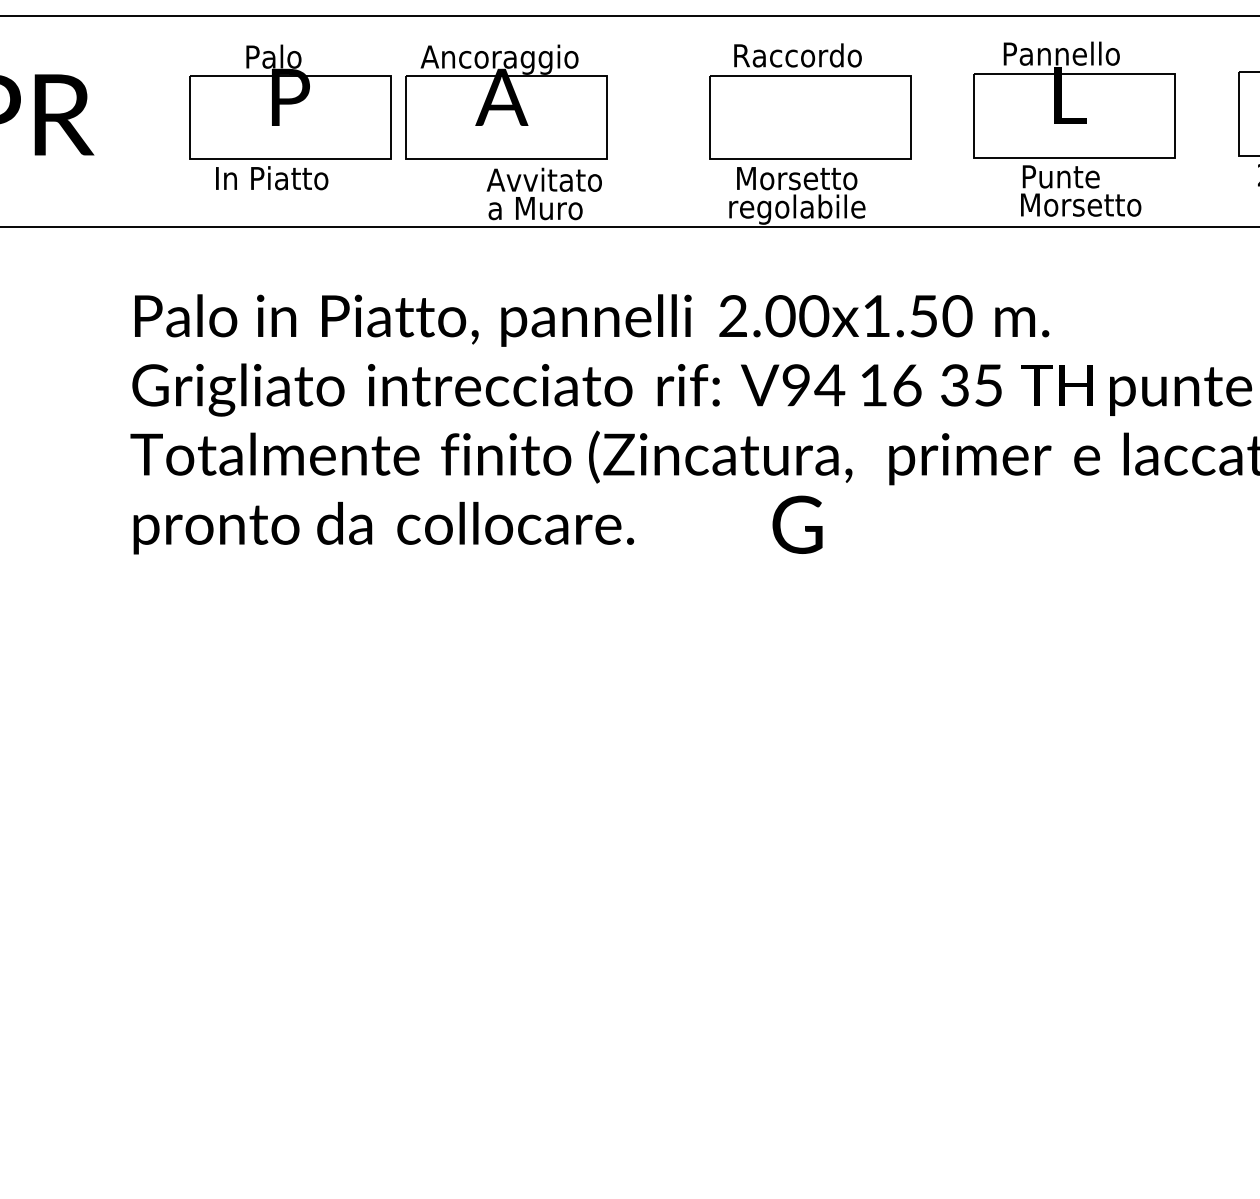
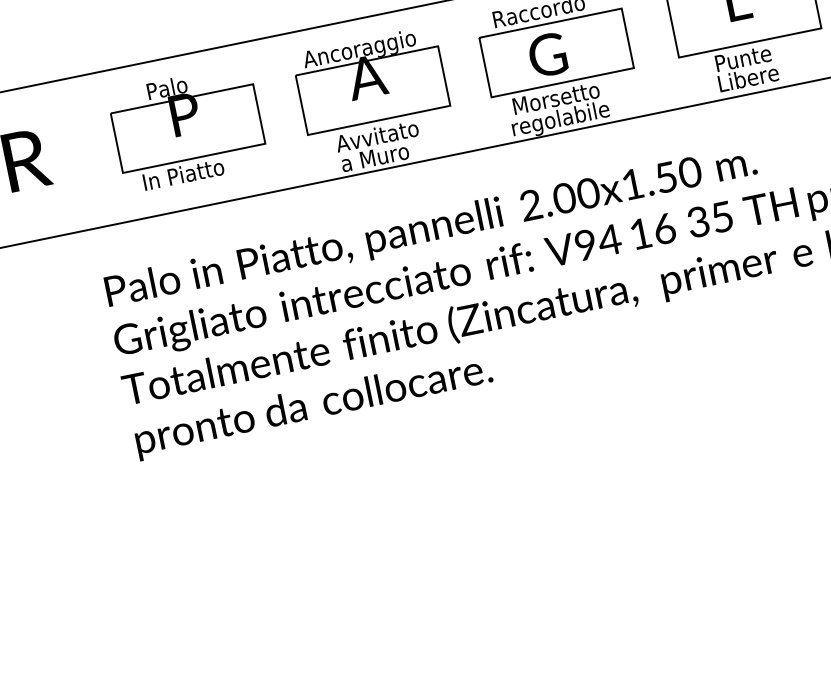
part: (506, 101) -> (370, 79), moved
text: (1082, 204) -> (762, 75), Morsetto -> Libere
text: (797, 524) -> (547, 54), moved

